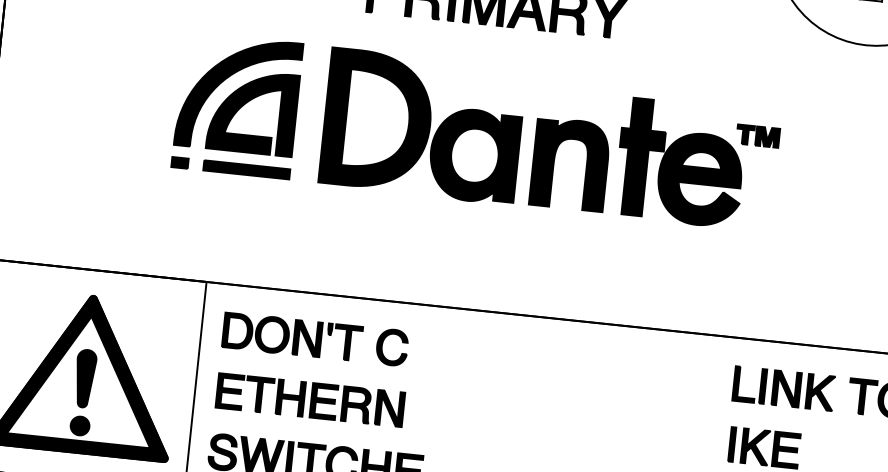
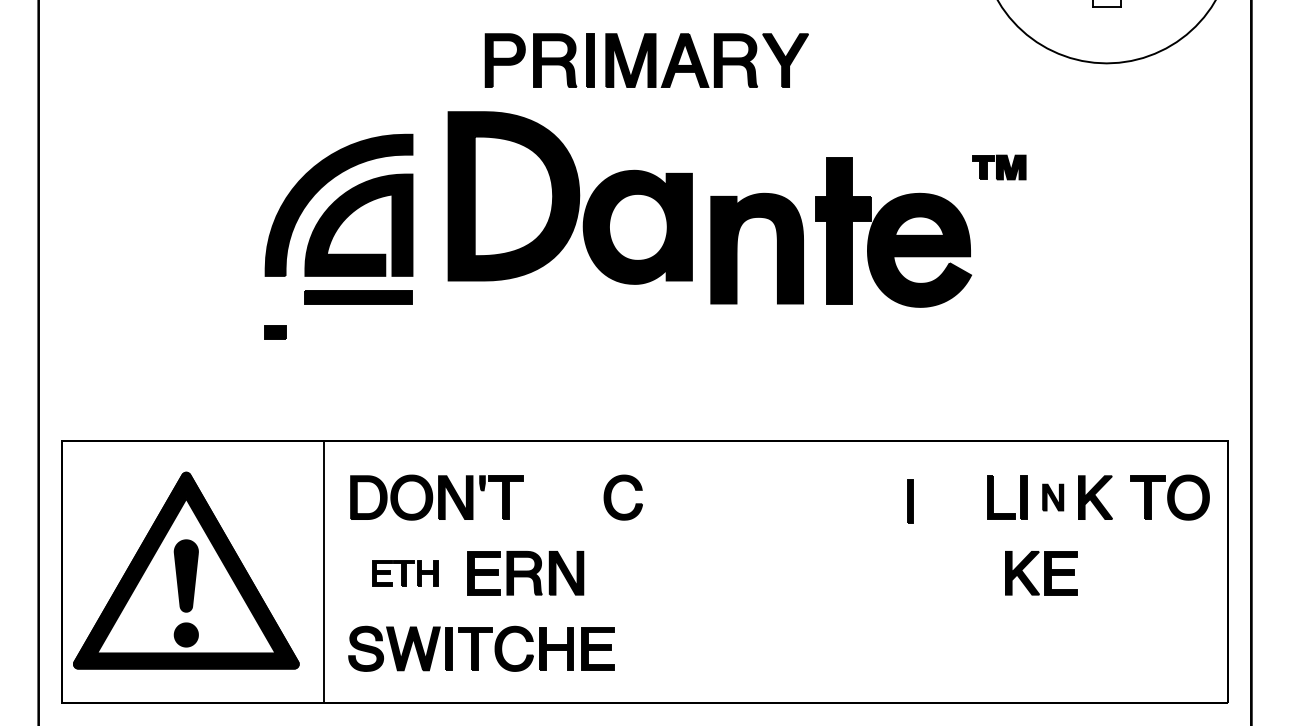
part: (422, 125) -> (569, 197), moved
part: (758, 136) -> (999, 167), moved
part: (179, 162) -> (275, 332), moved
part: (382, 346) -> (611, 497), moved
part: (786, 388) -> (1052, 497), size x0.6
part: (260, 395) -> (404, 573), size x0.6
part: (732, 444) -> (910, 501), moved

